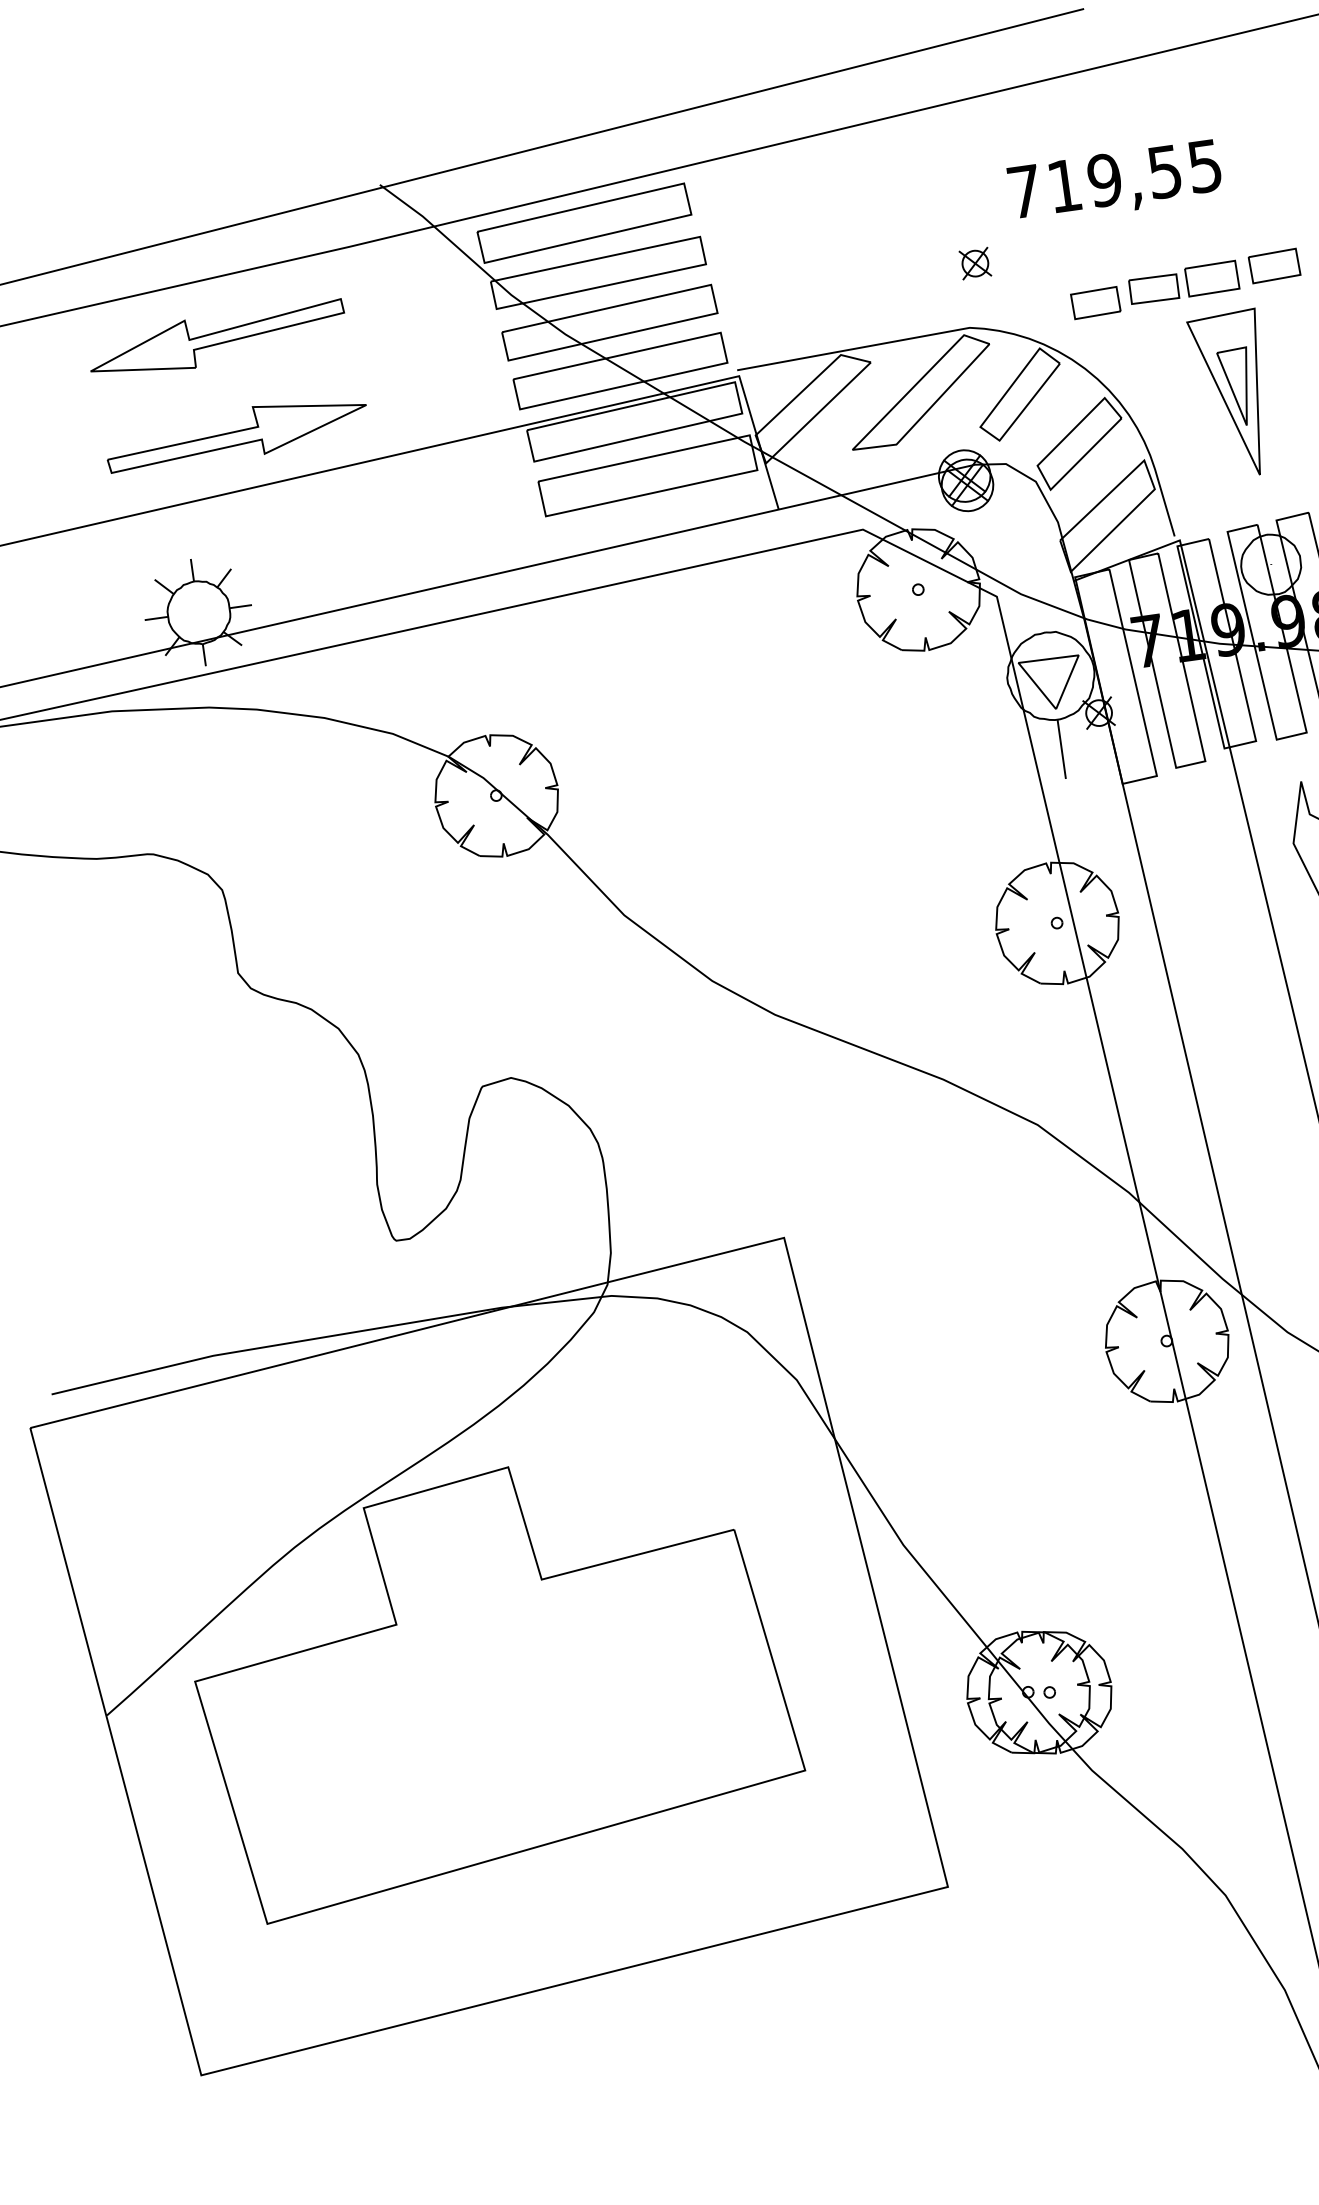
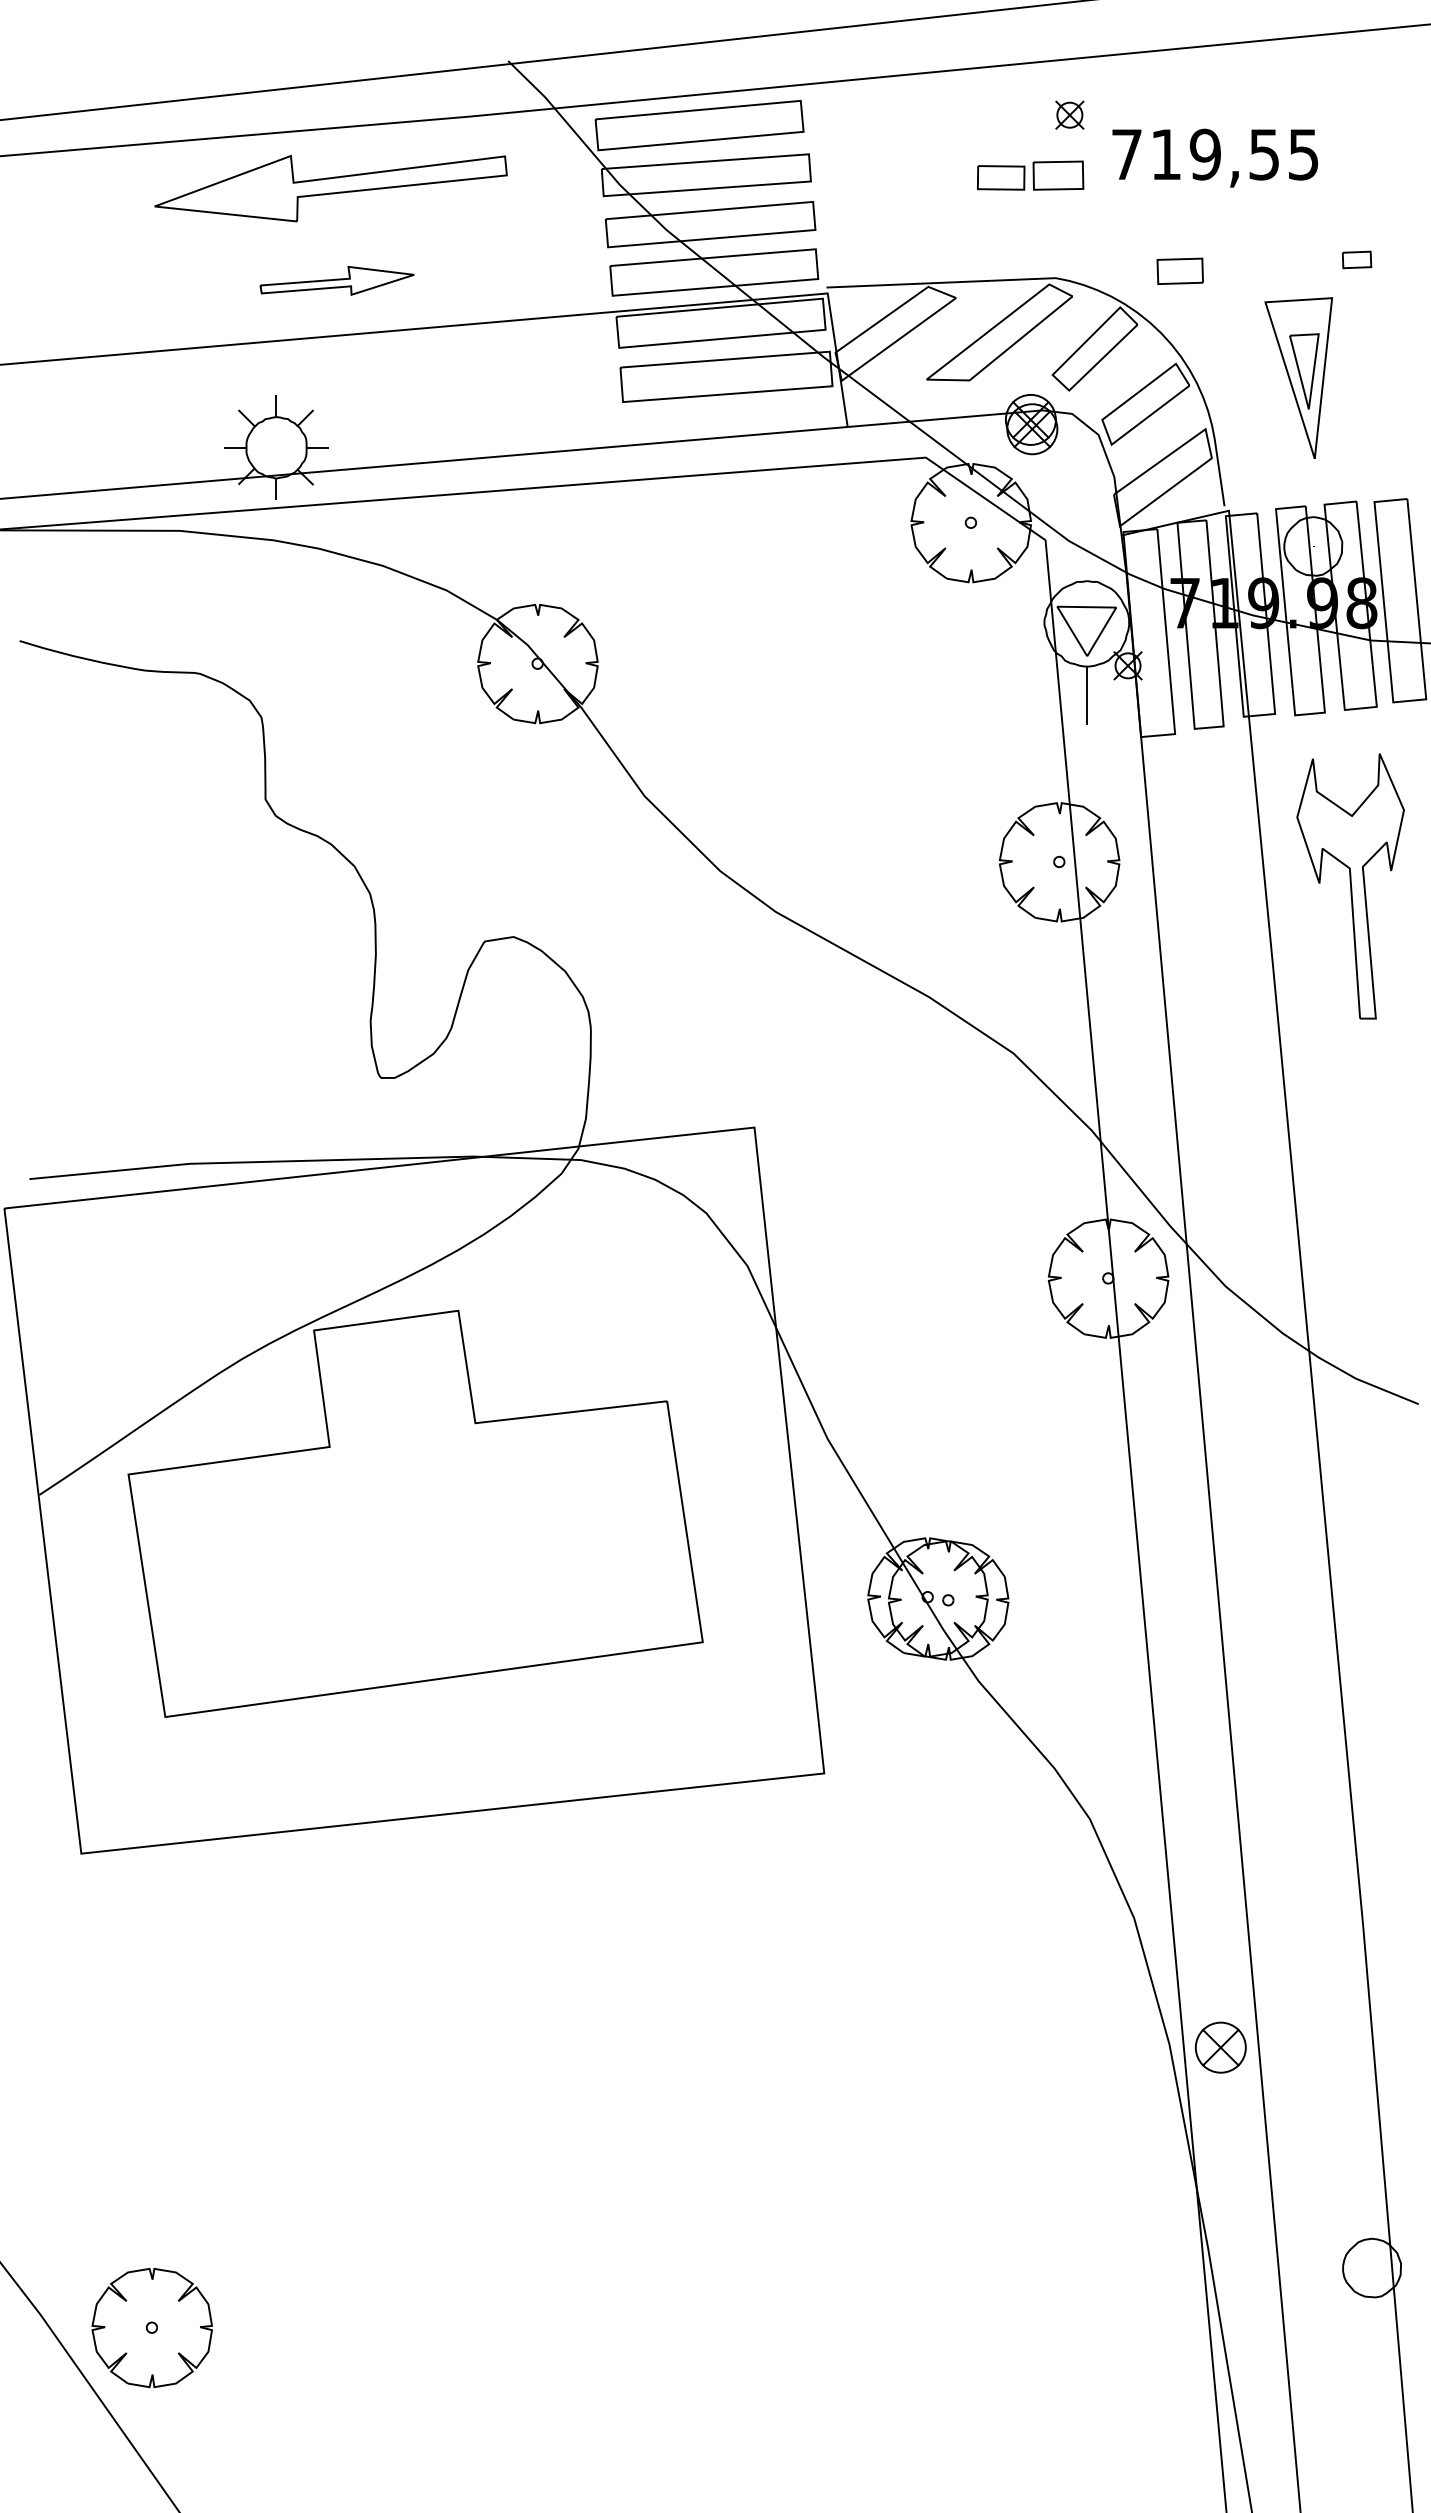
part: (974, 262) -> (1069, 114), moved
part: (1273, 265) -> (1356, 259), size x0.6
part: (1183, 282) -> (1030, 175), moved
part: (216, 340) -> (330, 188), size x1.4
part: (236, 433) -> (336, 280), size x0.6

